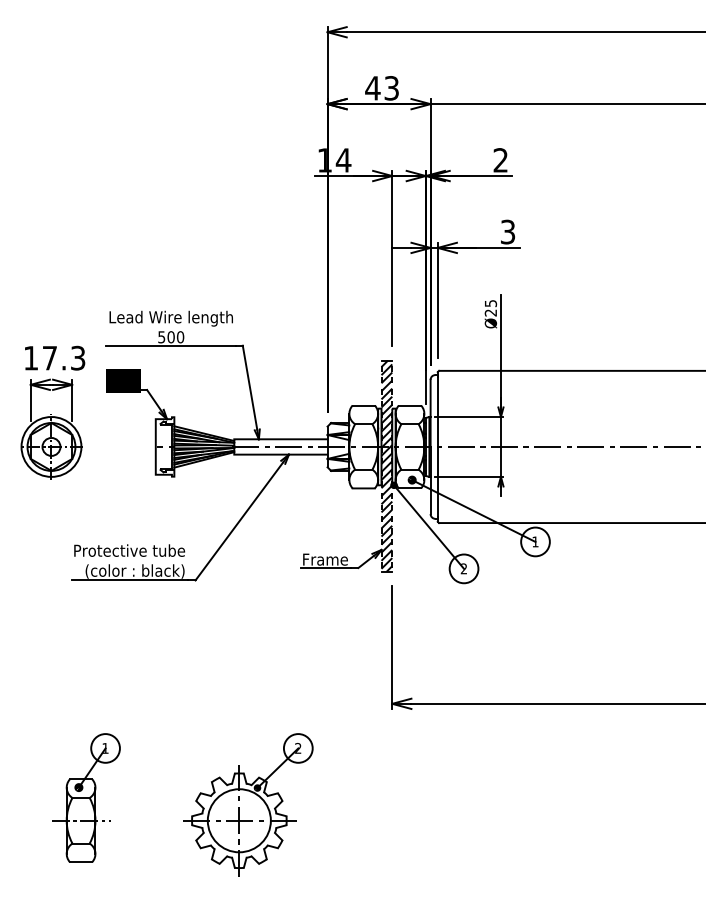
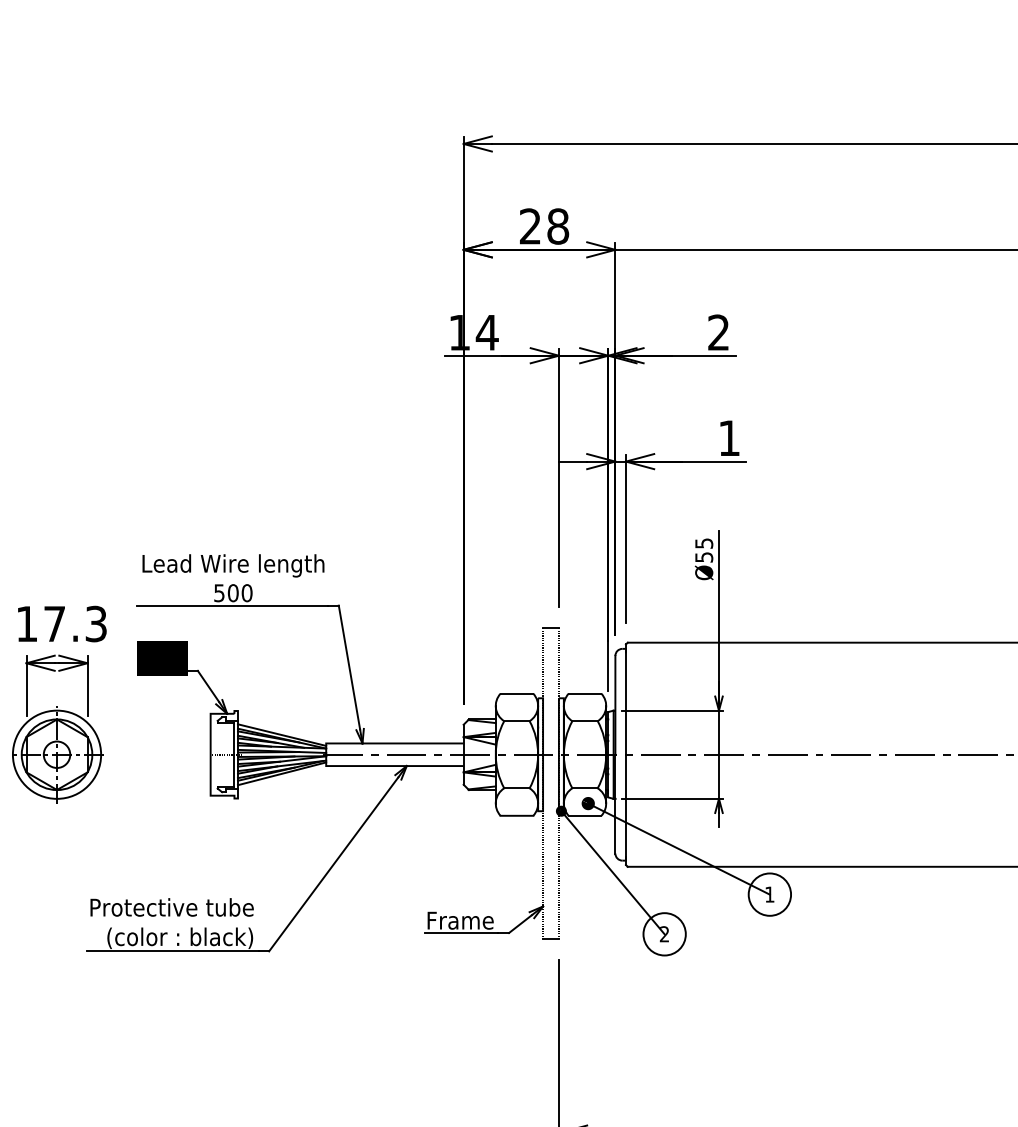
text: (382, 88) -> (544, 226), 43 -> 28
text: (508, 231) -> (730, 437), 3 -> 1
text: (490, 312) -> (703, 556), Ø25 -> Ø55
hatch: (386, 465) -> (550, 782), removed

